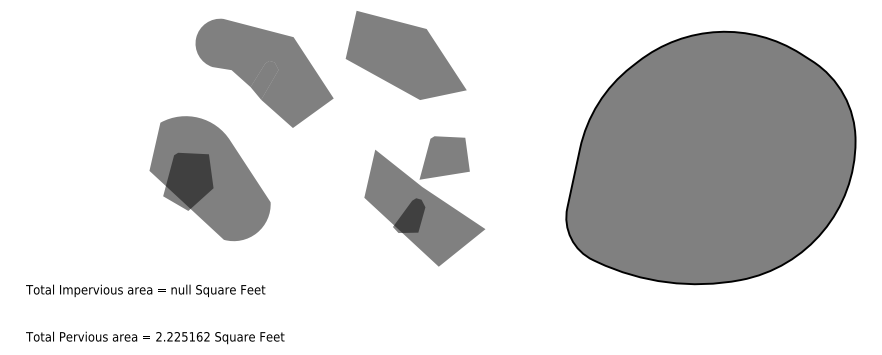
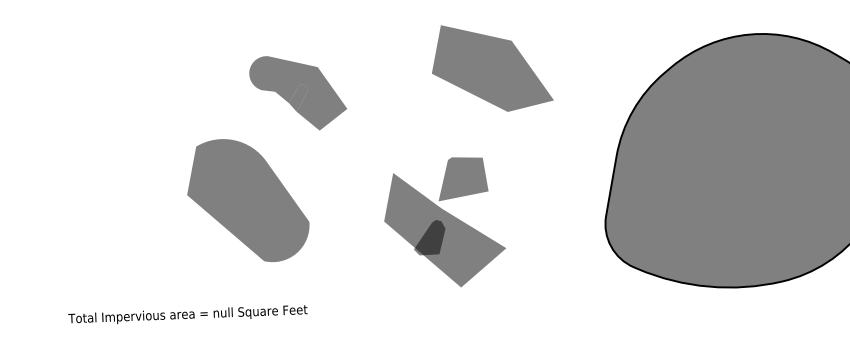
part: (405, 55) -> (491, 68), moved
part: (264, 72) -> (298, 92), size x0.7
fill: (188, 181) -> (226, 204), removed
part: (424, 201) -> (444, 222), moved

